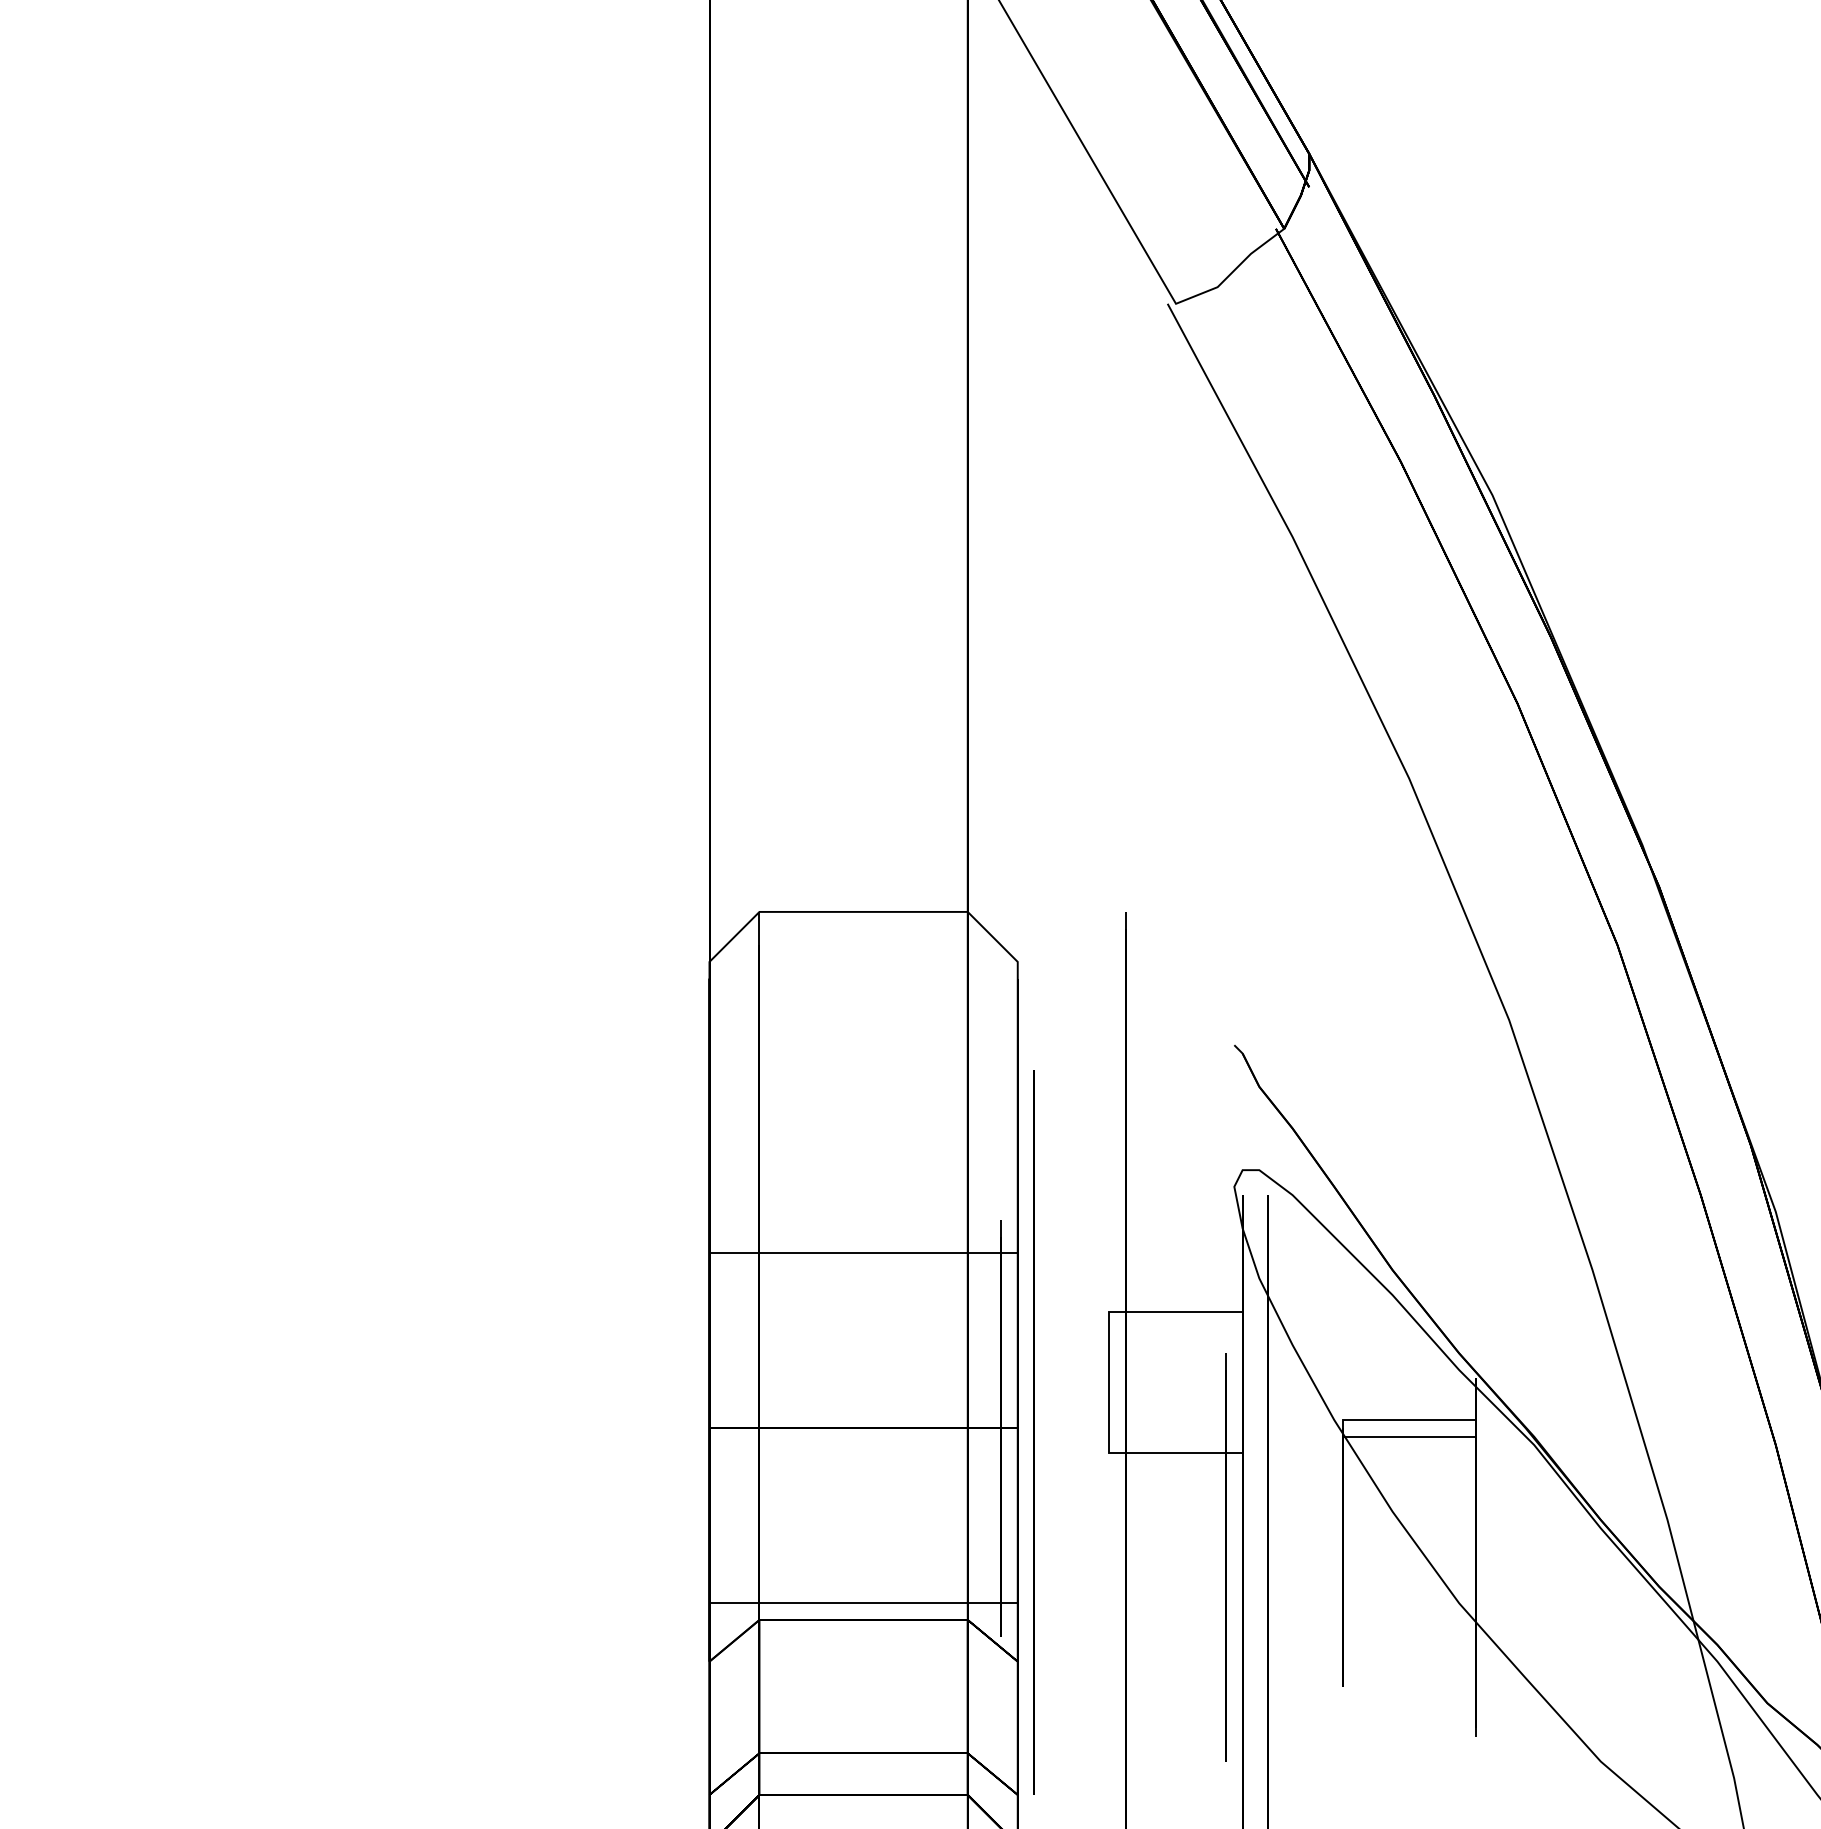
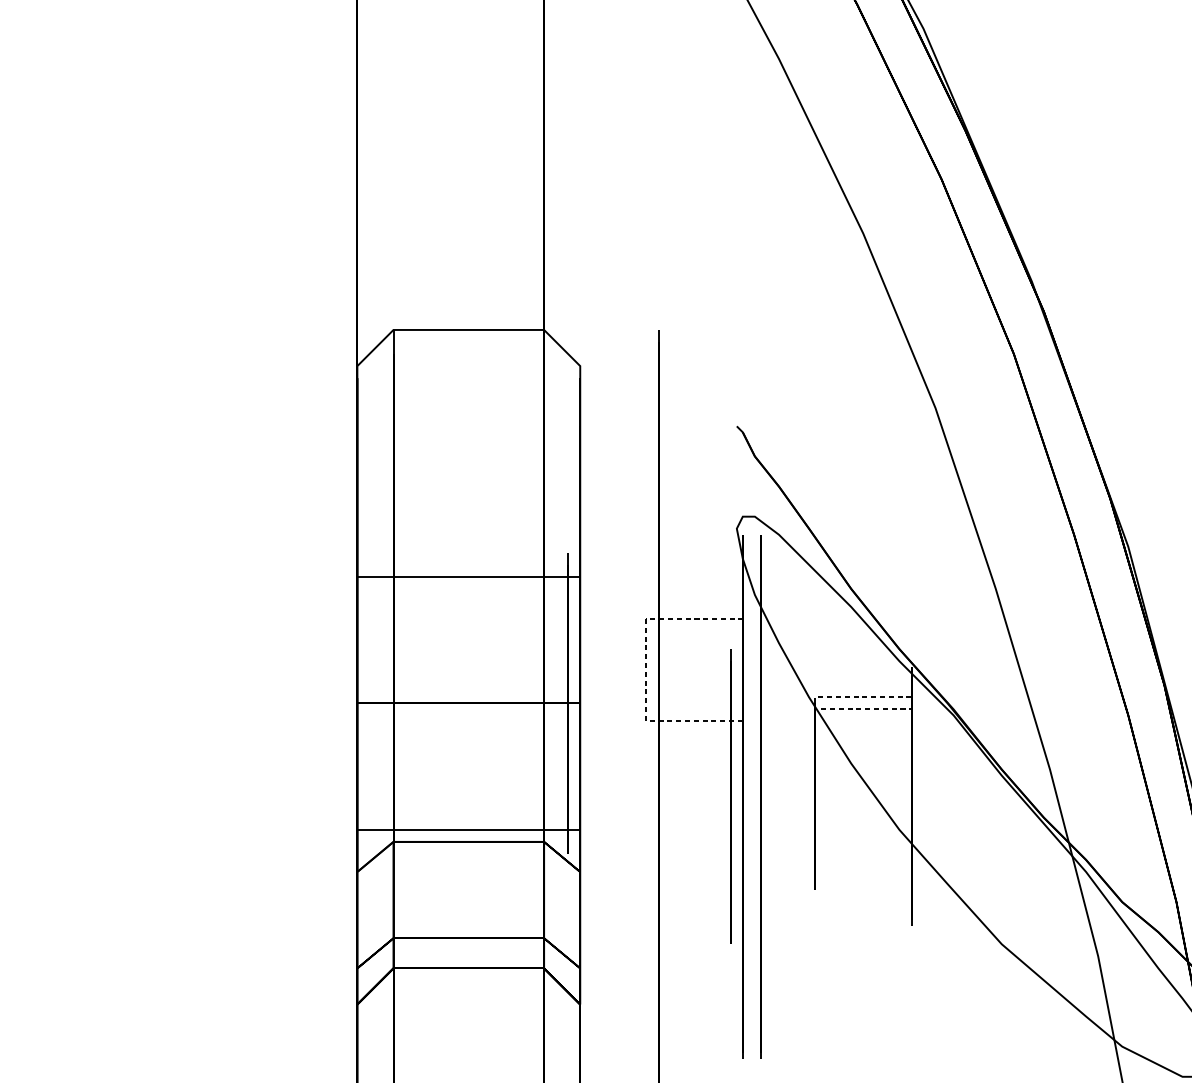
line: (1109, 1382) -> (646, 670), solid -> dashed
line: (1342, 1428) -> (815, 703), solid -> dashed
line: (1033, 1432) -> (591, 706), removed

